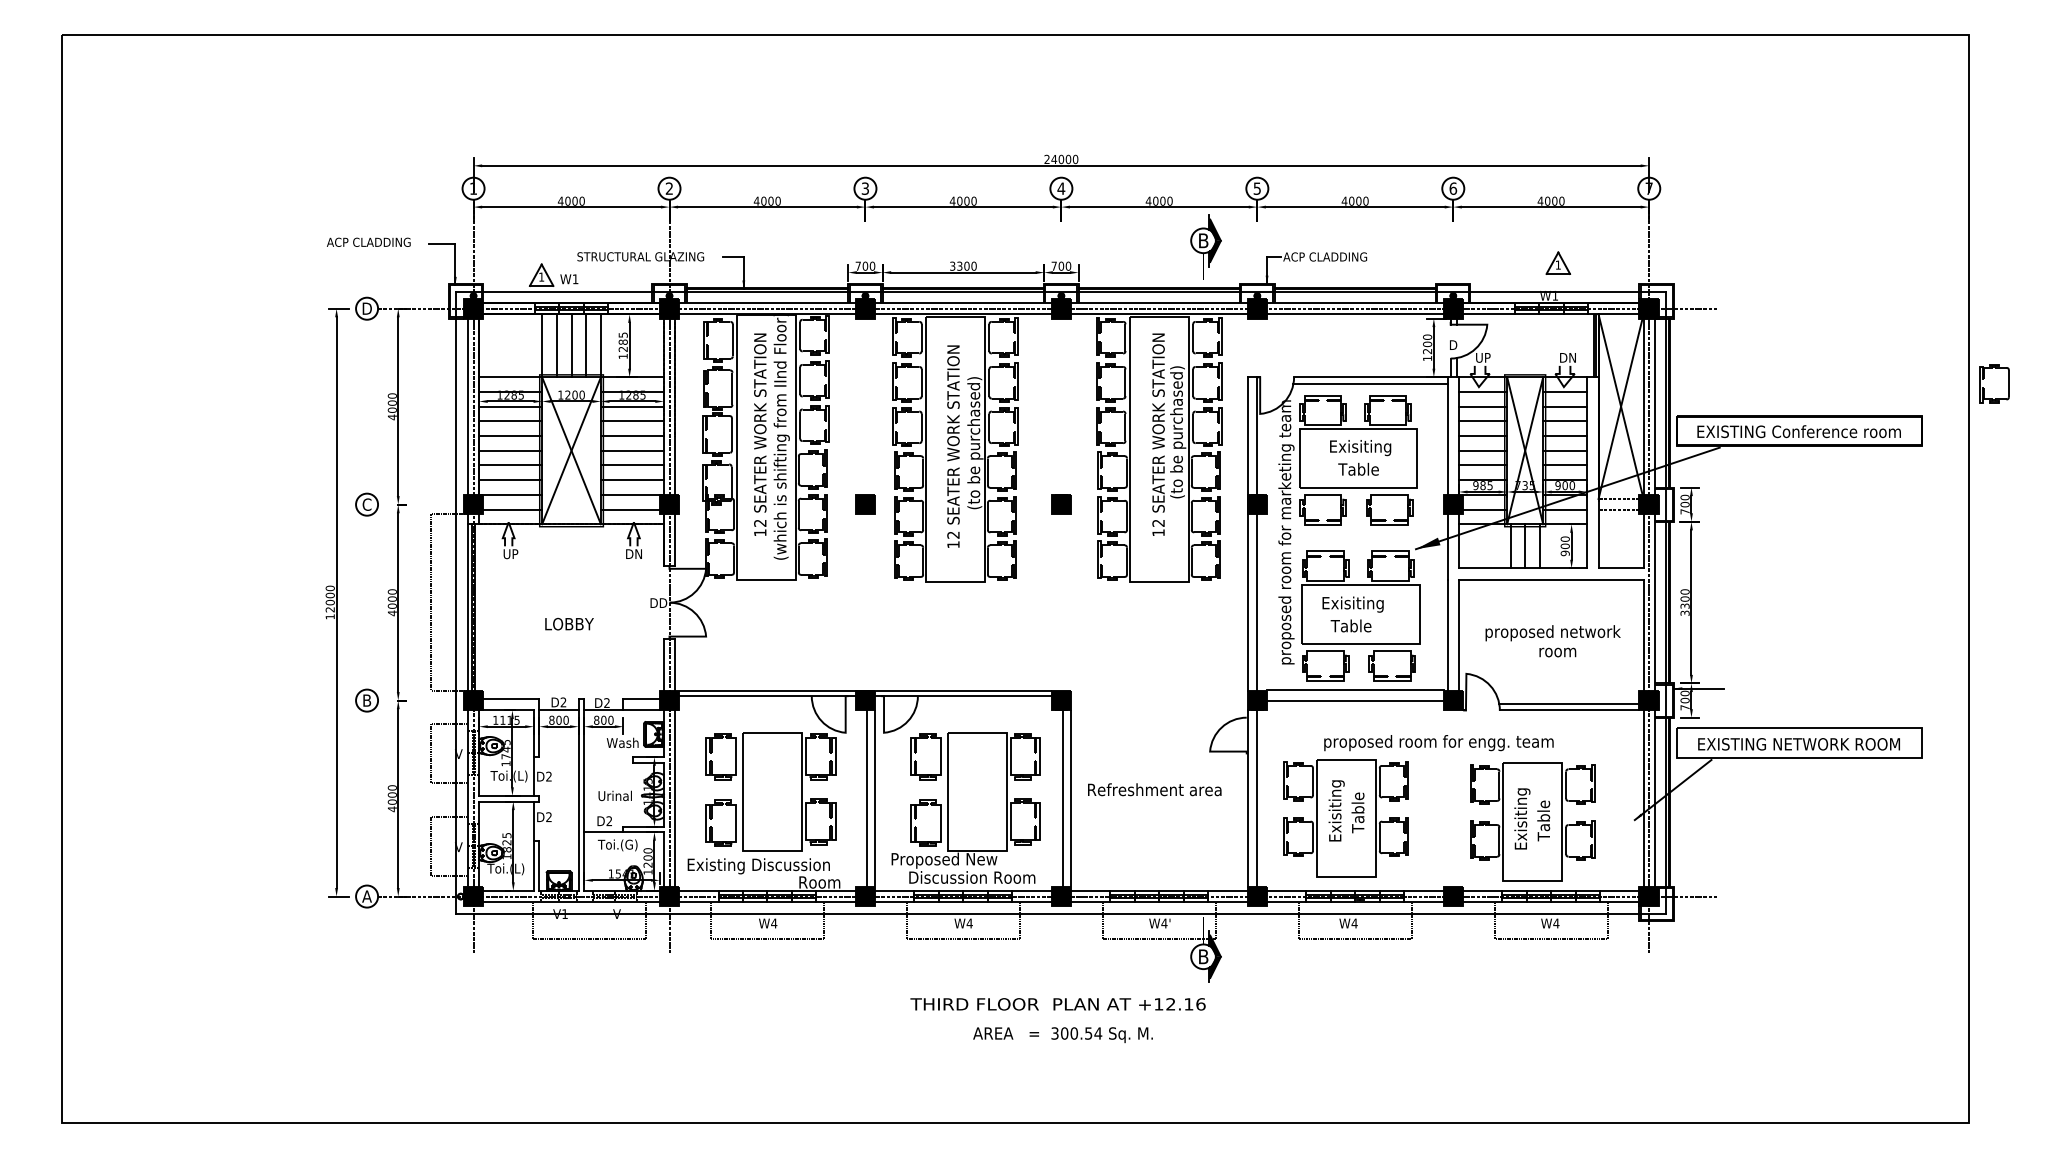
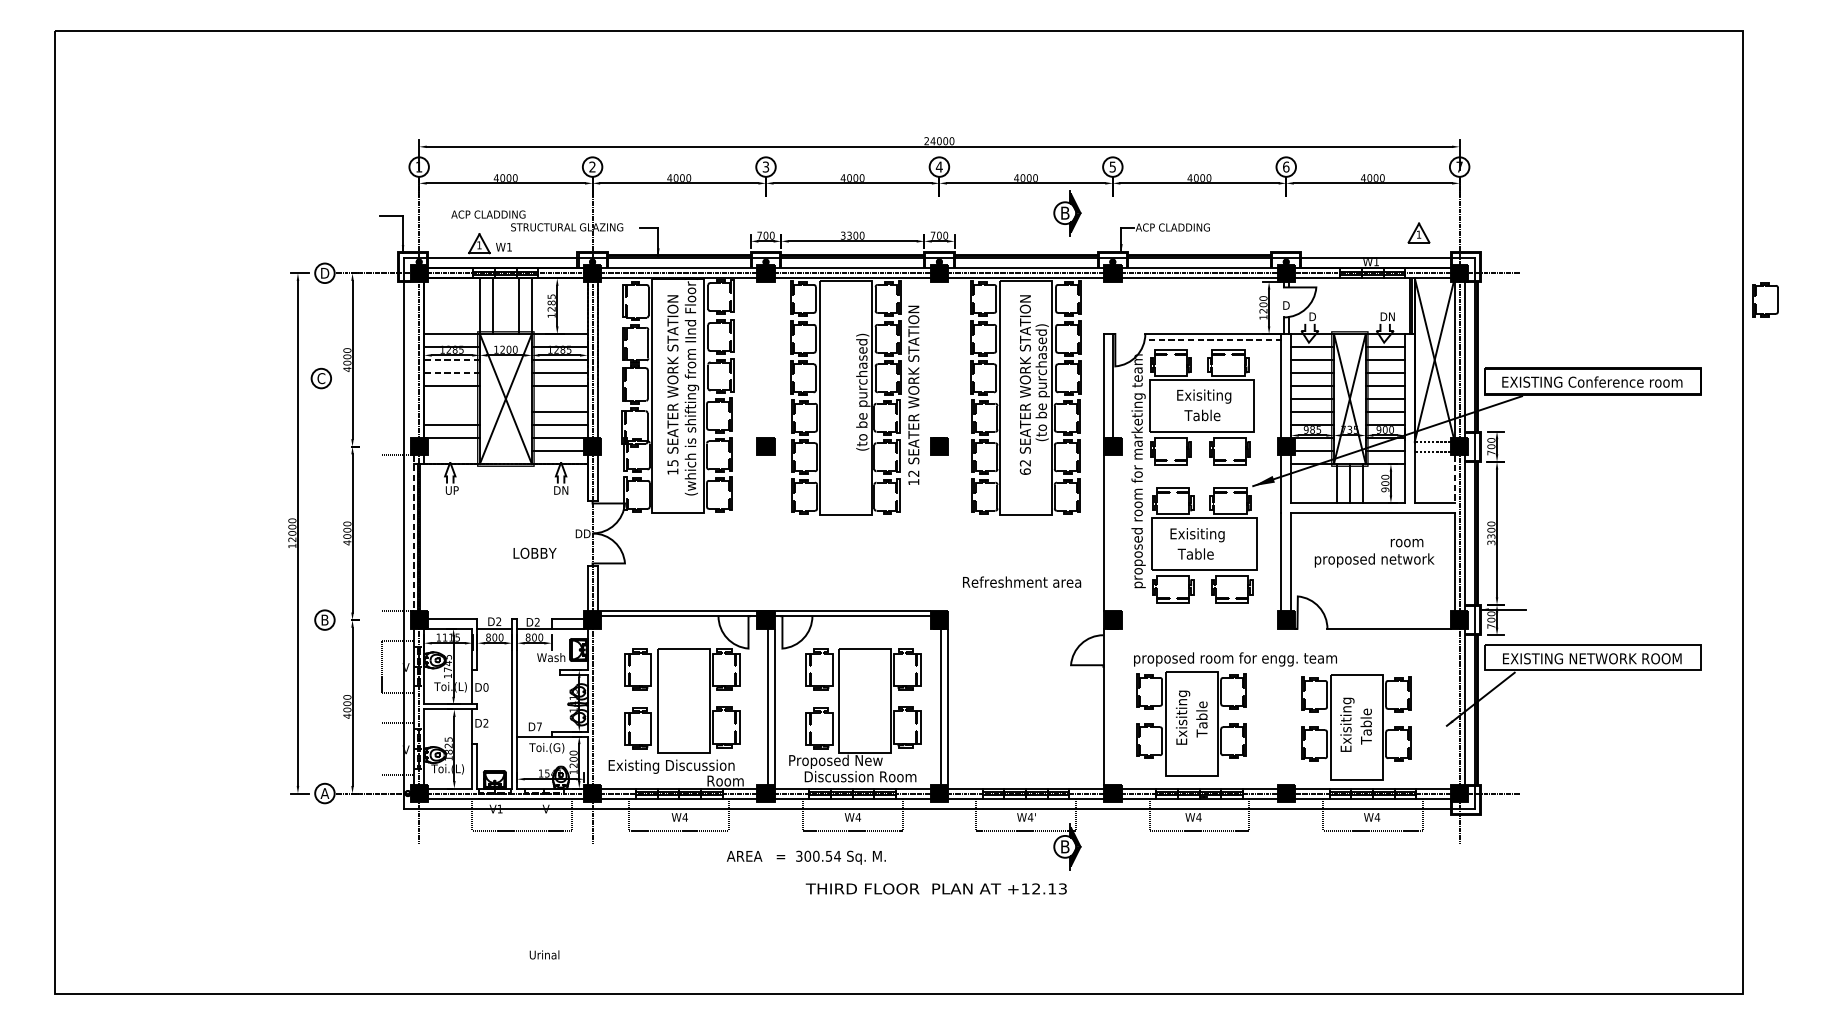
text: (368, 241) -> (488, 213), moved
part: (1558, 262) -> (1419, 232), moved
line: (571, 345) -> (505, 305), removed
text: (1483, 357) -> (1312, 316), UP -> D
part: (1994, 383) -> (1765, 299), moved
line: (1370, 384) -> (1212, 340), solid -> dashed
line: (467, 406) -> (413, 359), removed
line: (510, 406) -> (451, 359), solid -> dashed
line: (510, 421) -> (451, 373), solid -> dashed
text: (953, 446) -> (913, 395), moved
line: (510, 450) -> (451, 398), removed
line: (631, 450) -> (558, 398), removed
line: (510, 465) -> (451, 412), removed
part: (366, 504) -> (320, 378), moved
line: (512, 509) -> (453, 450), removed
text: (760, 522) -> (673, 462), 12 -> 15
text: (1158, 532) -> (1025, 471), 12 -> 62
line: (1643, 541) -> (1454, 479), solid -> dashed
line: (431, 602) -> (381, 533), removed
line: (1257, 602) -> (1112, 533), removed
line: (467, 603) -> (413, 534), solid -> dashed
text: (569, 623) -> (535, 552), moved
text: (1557, 652) -> (1406, 543), moved
line: (1355, 690) -> (1199, 611), removed
line: (1355, 700) -> (1199, 620), removed
line: (1569, 703) -> (1389, 622), removed
text: (1438, 743) -> (1235, 659), moved
text: (549, 776) -> (486, 687), D2 -> D0
text: (1154, 789) -> (1021, 581), moved
text: (614, 795) -> (543, 954), moved
line: (675, 798) -> (597, 706), removed
line: (1257, 798) -> (1112, 706), removed
line: (1643, 798) -> (1454, 706), removed
text: (609, 821) -> (539, 727), D2 -> D7
line: (431, 845) -> (381, 748), removed
text: (1200, 1004) -> (1062, 889), +12.16 -> +12.13
text: (1062, 1034) -> (805, 857), moved

